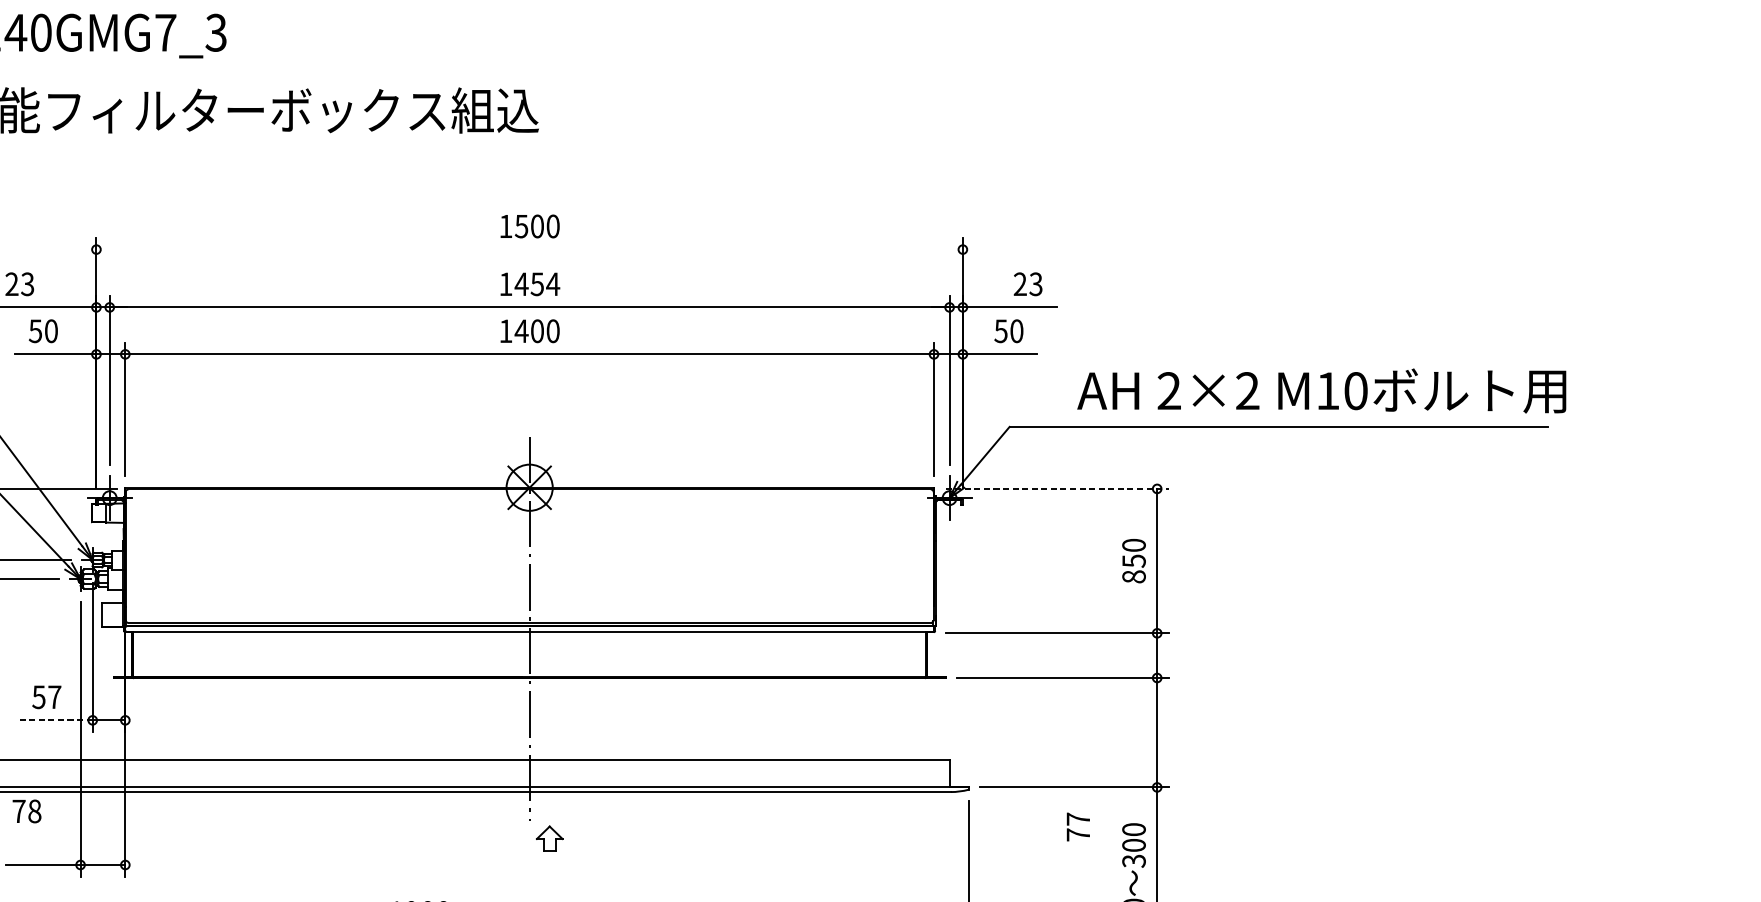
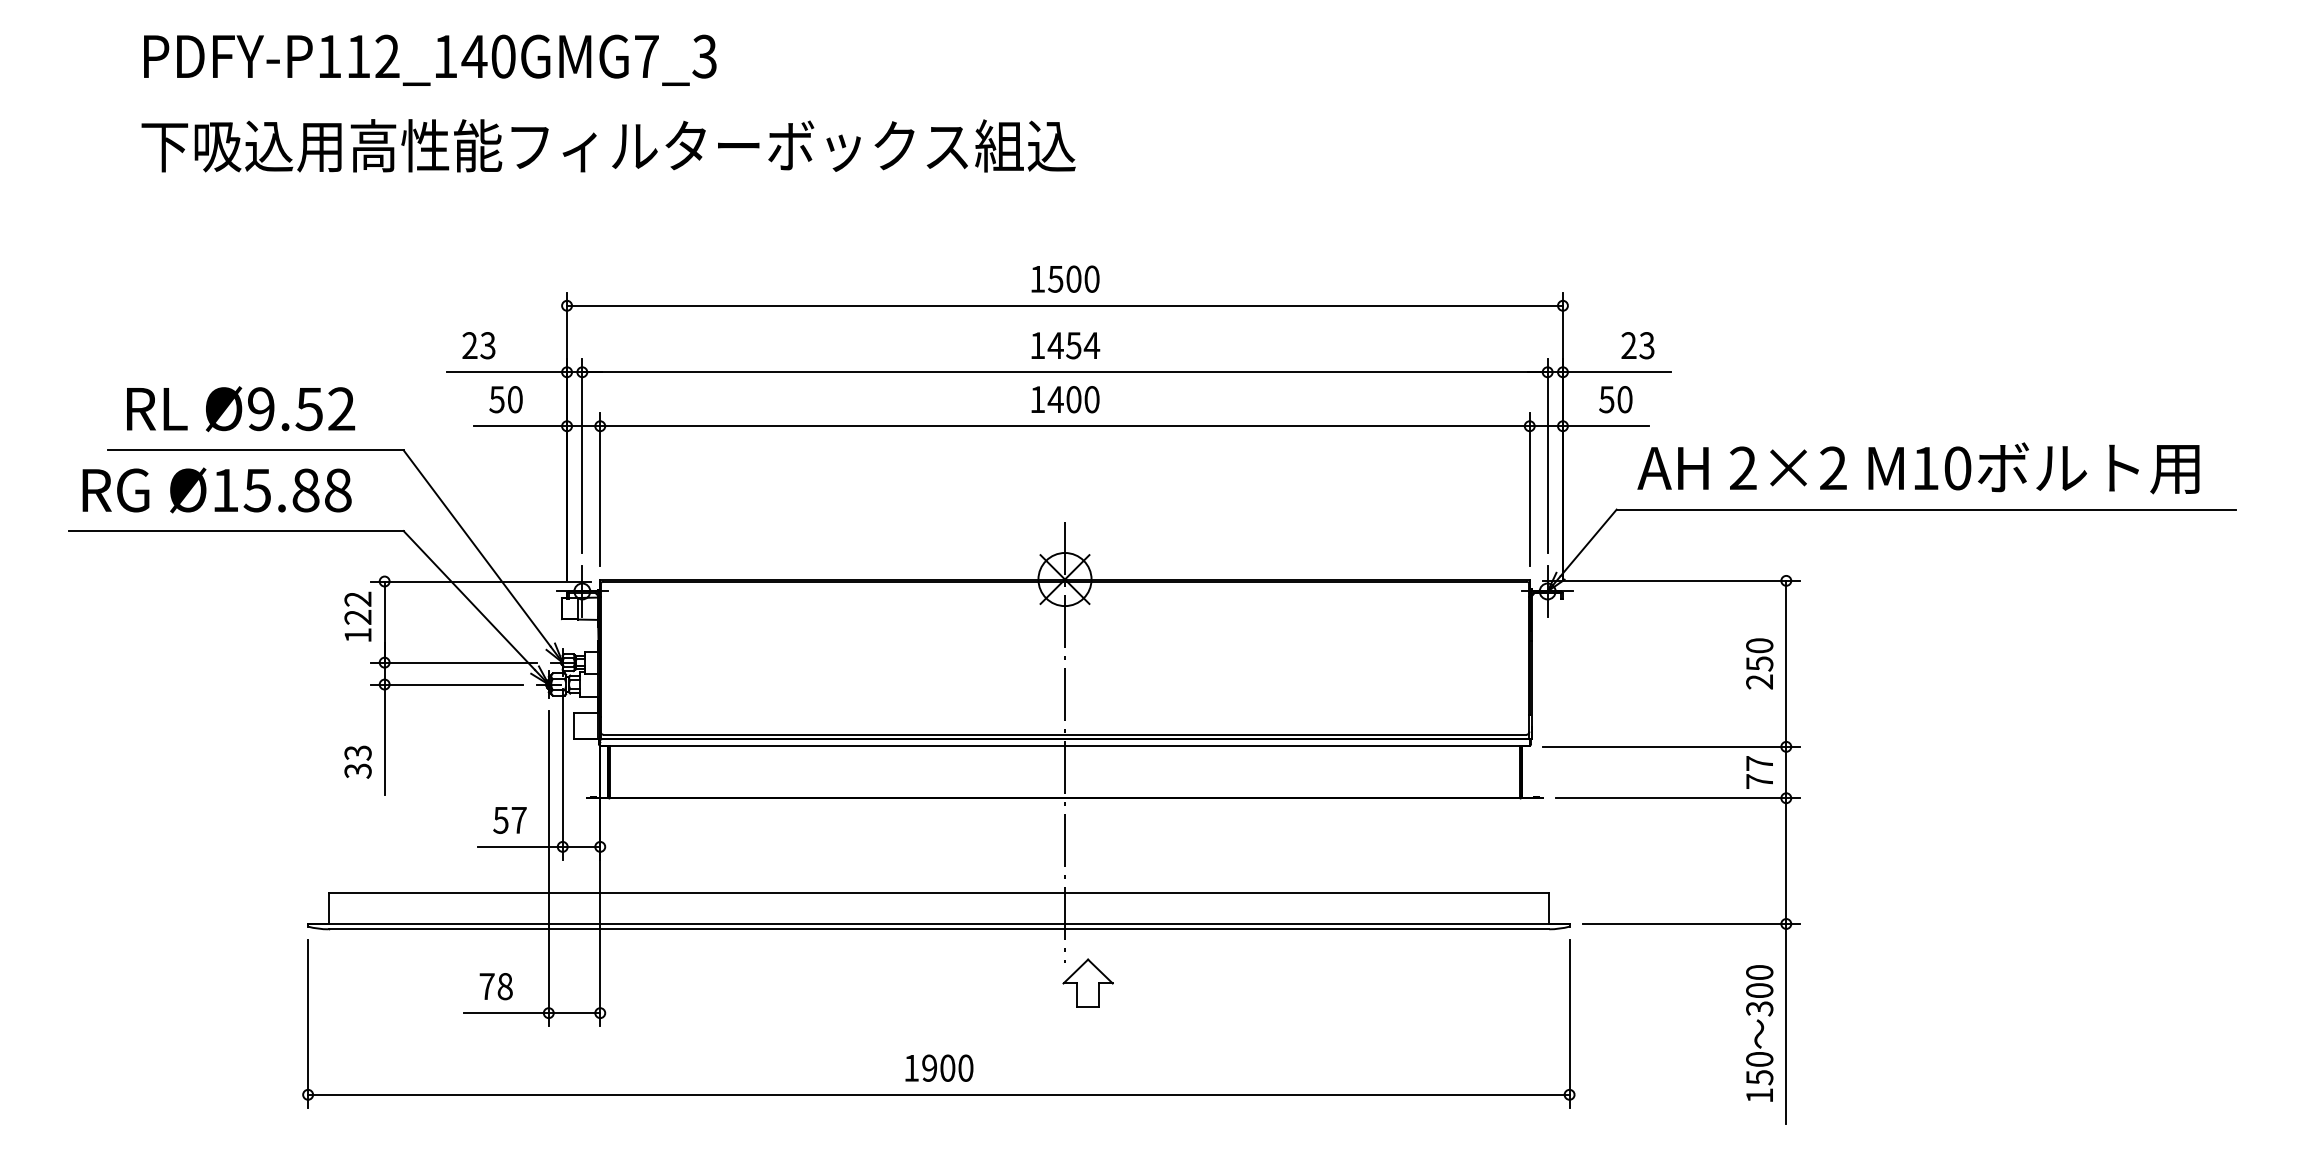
line: (529, 249) -> (1064, 305), added
text: (1321, 391) -> (1918, 468), moved
line: (1057, 488) -> (1671, 580), dashed -> solid
text: (1133, 576) -> (1759, 681), 850 -> 250
line: (55, 720) -> (520, 846), dashed -> solid
text: (26, 811) -> (495, 986), moved
text: (1078, 827) -> (1759, 772), moved
part: (549, 838) -> (1087, 982), size x1.67

